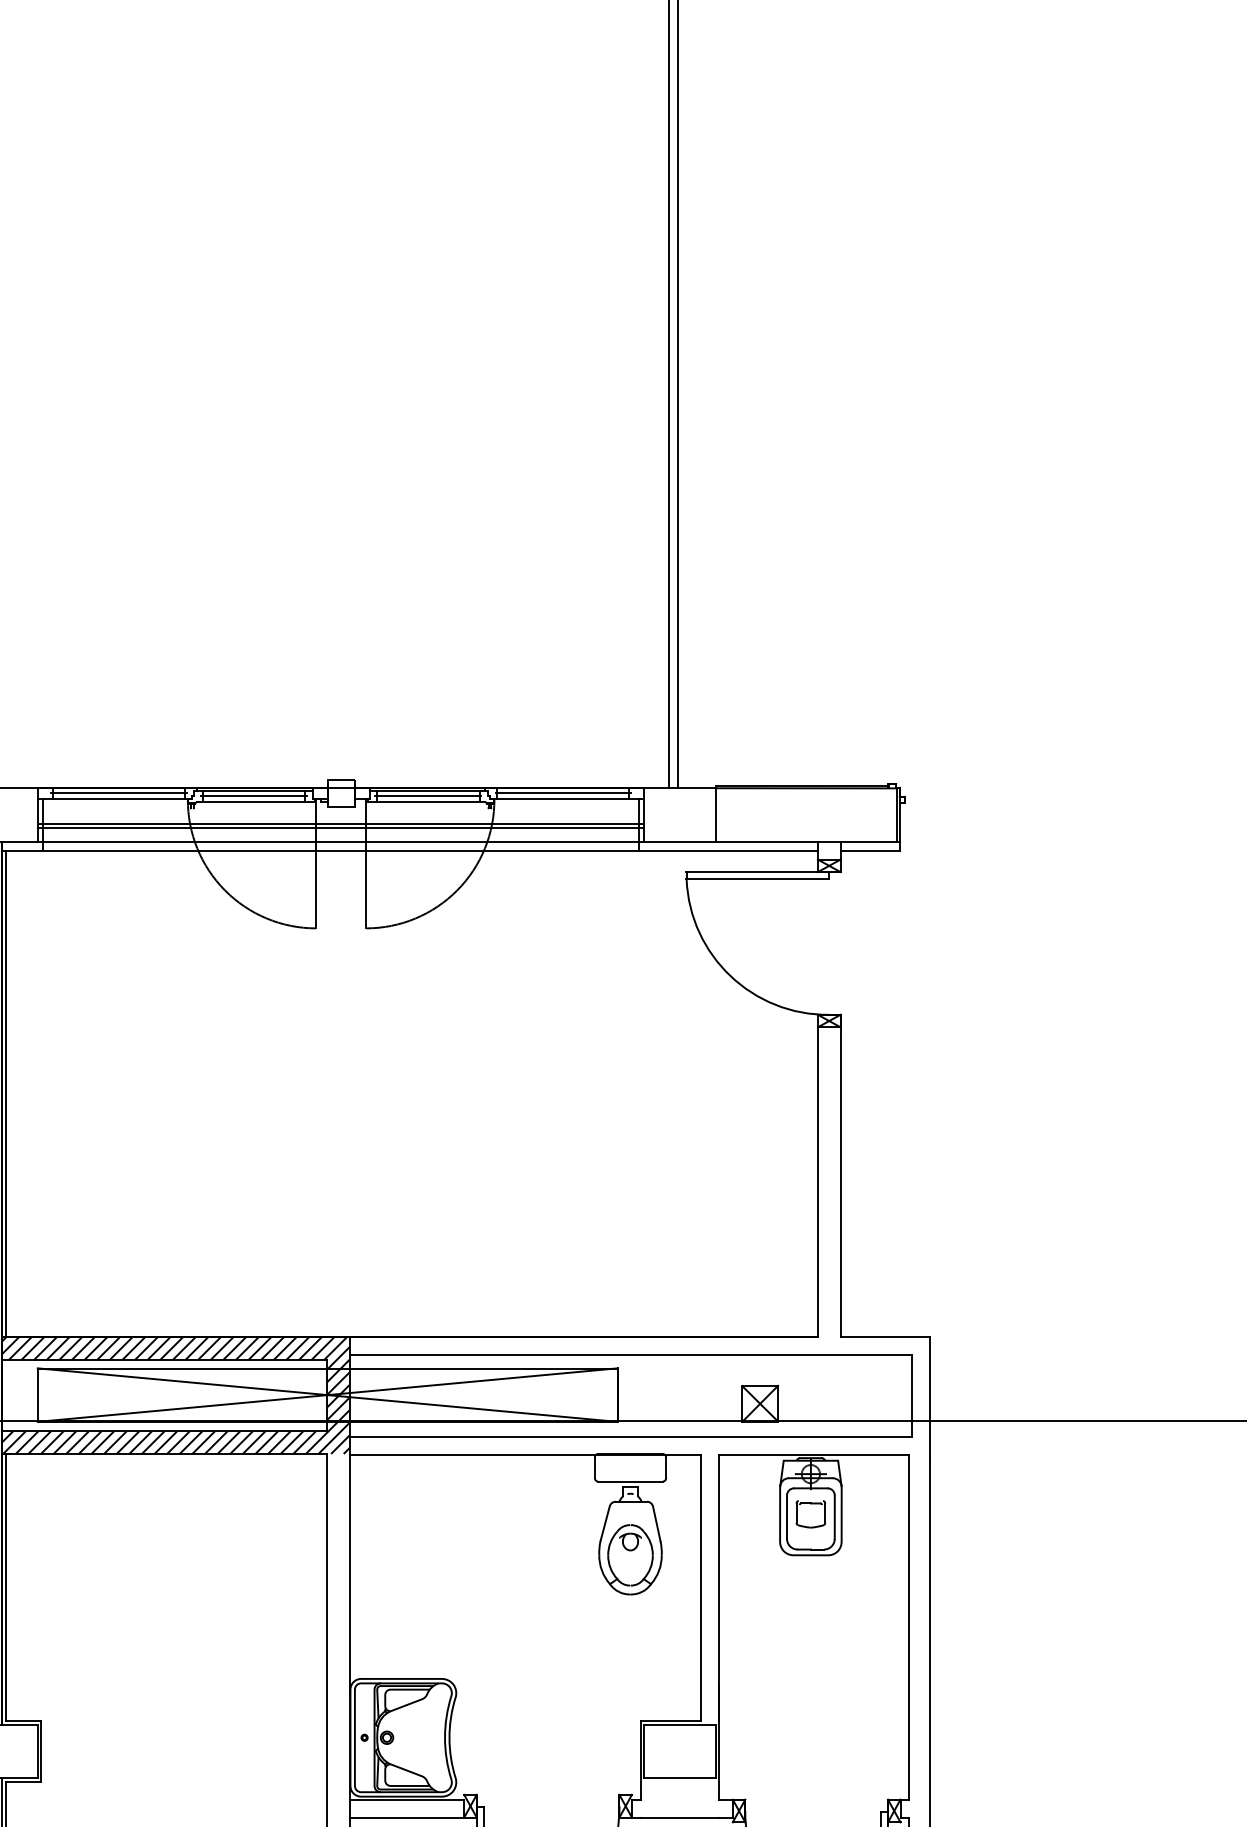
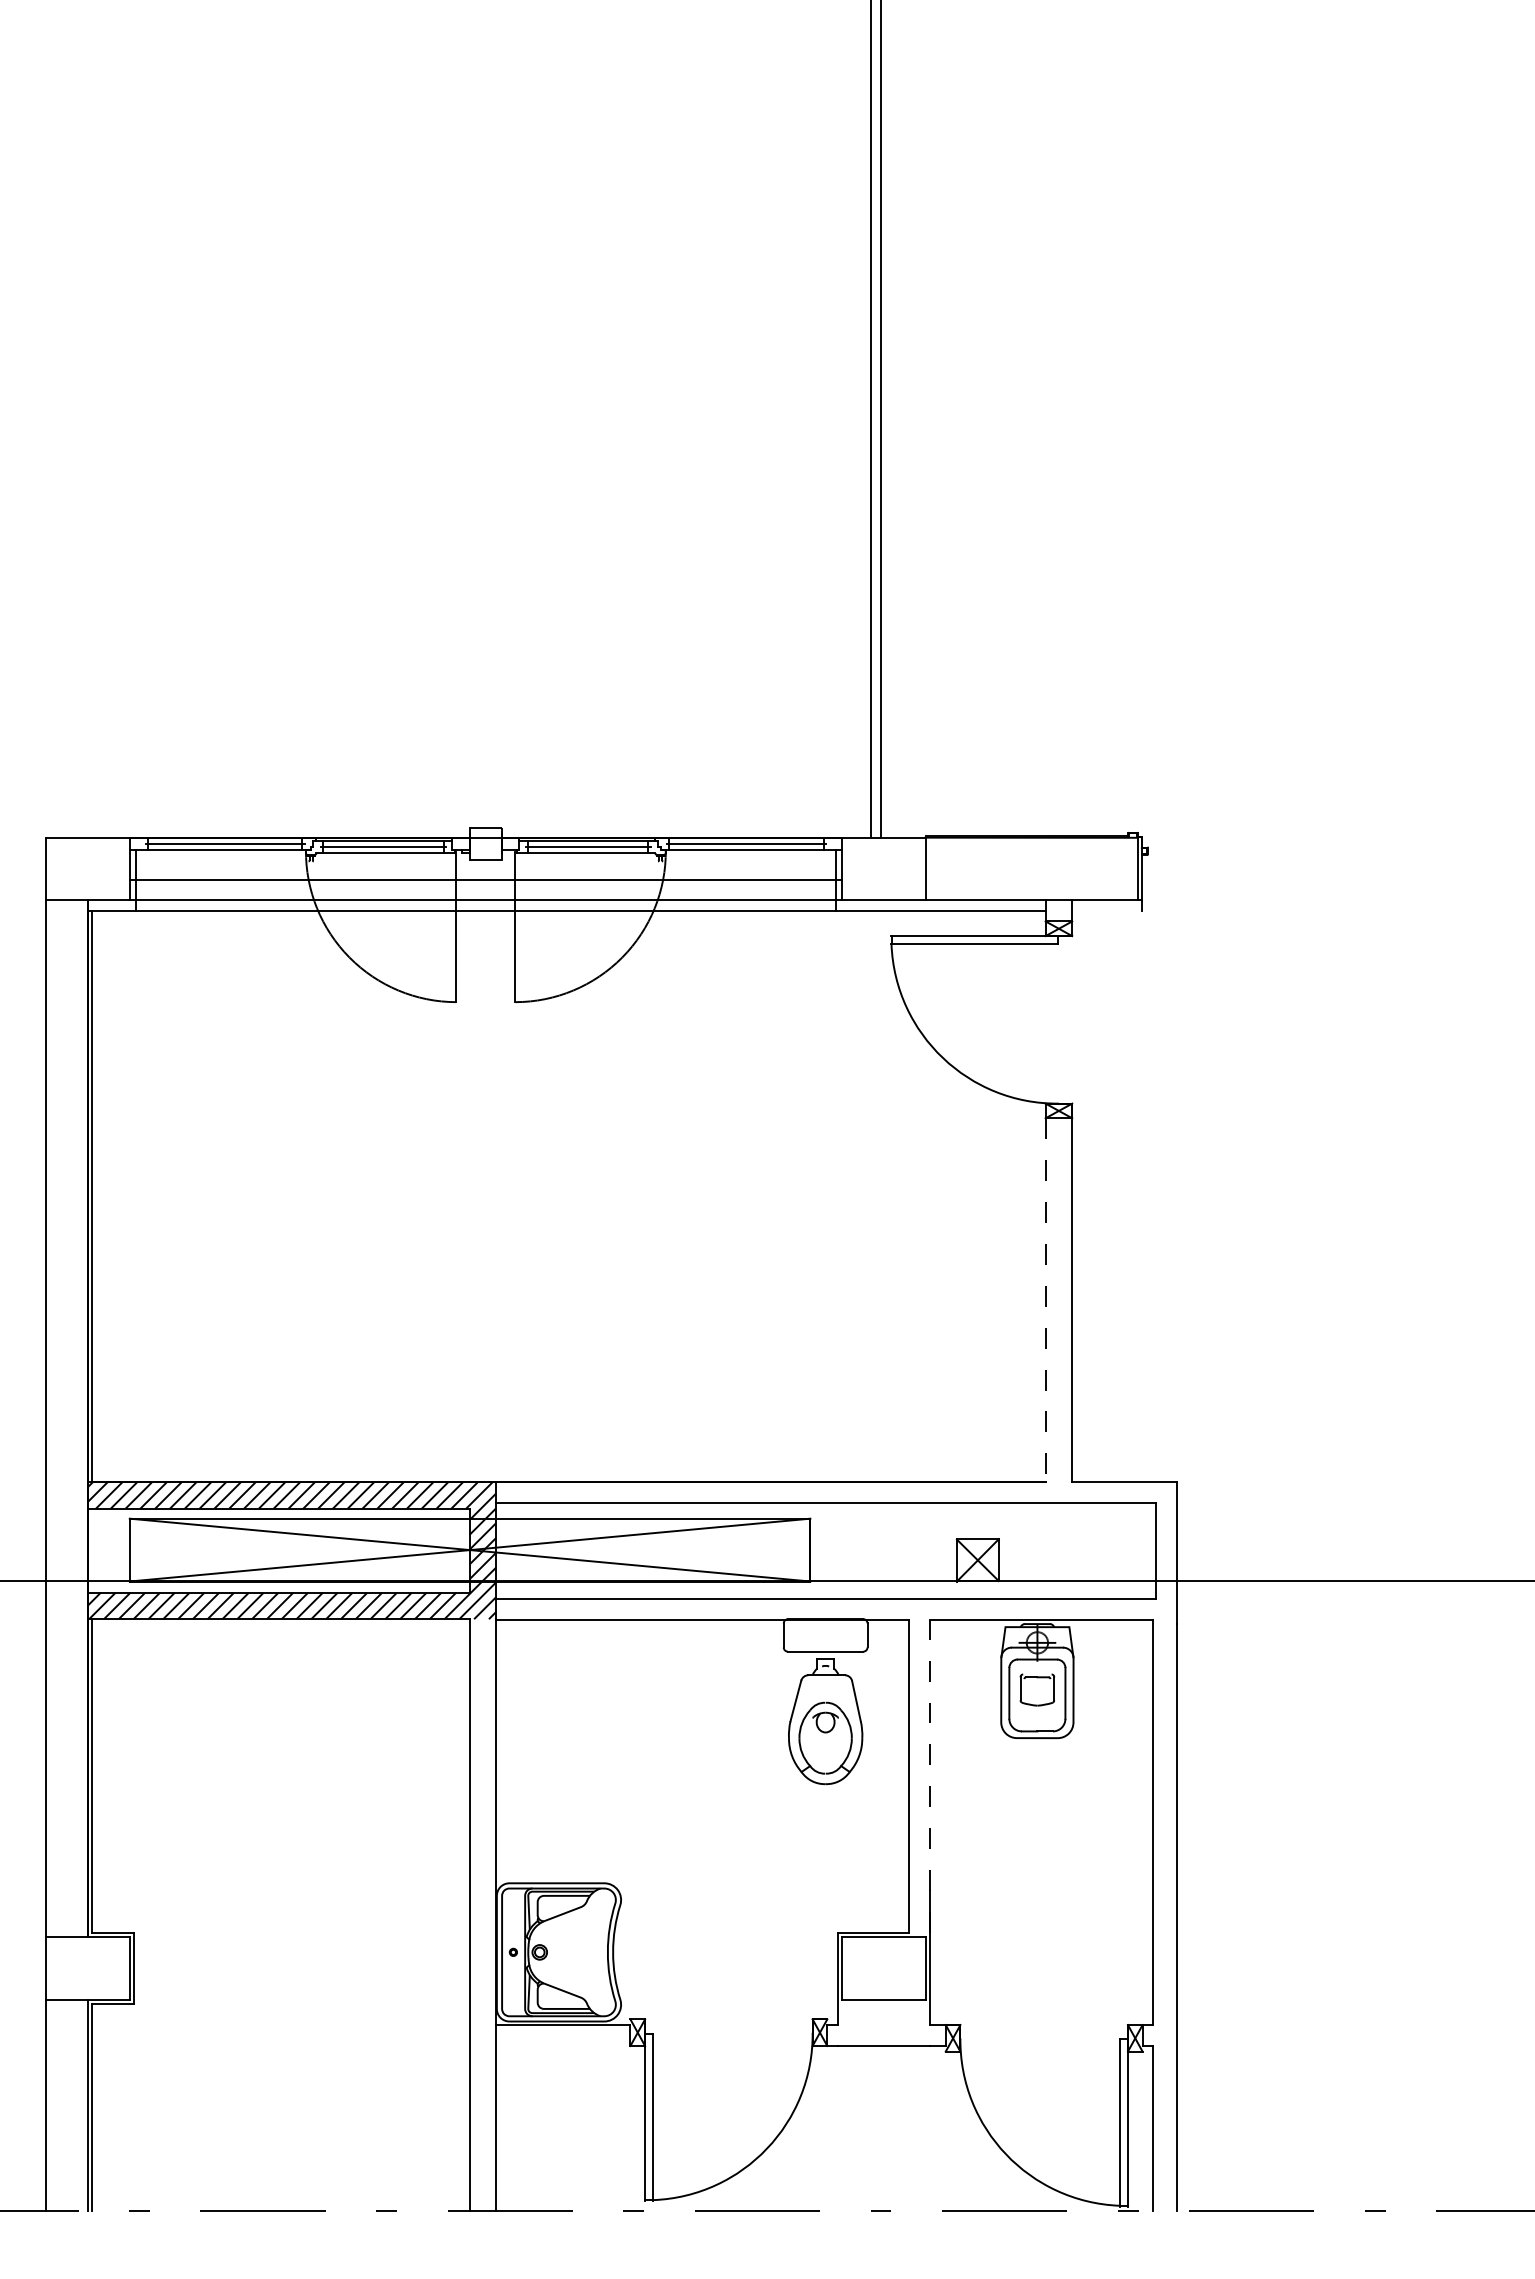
line: (340, 827) -> (485, 883), removed
line: (870, 850) -> (1107, 910), removed
line: (817, 1182) -> (1045, 1300), solid -> dashed
line: (718, 1587) -> (929, 1776), solid -> dashed
line: (407, 1817) -> (563, 2045), removed

